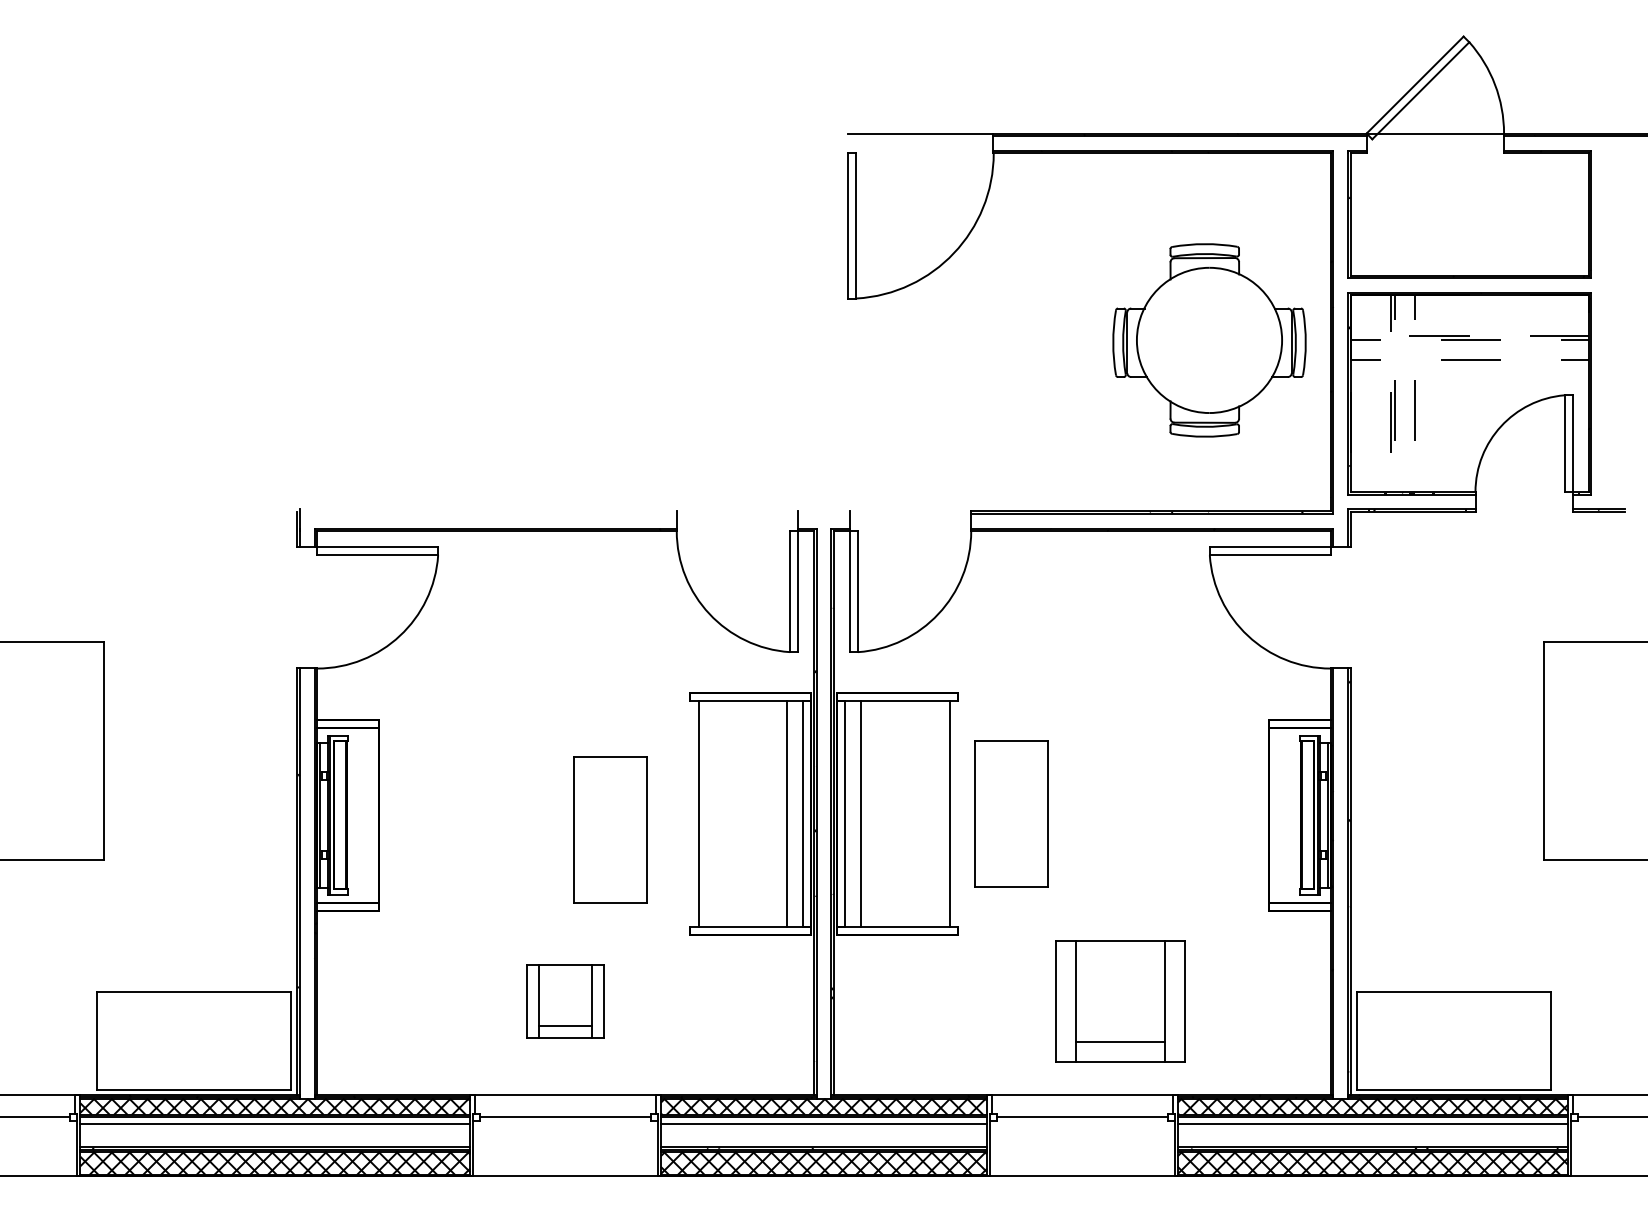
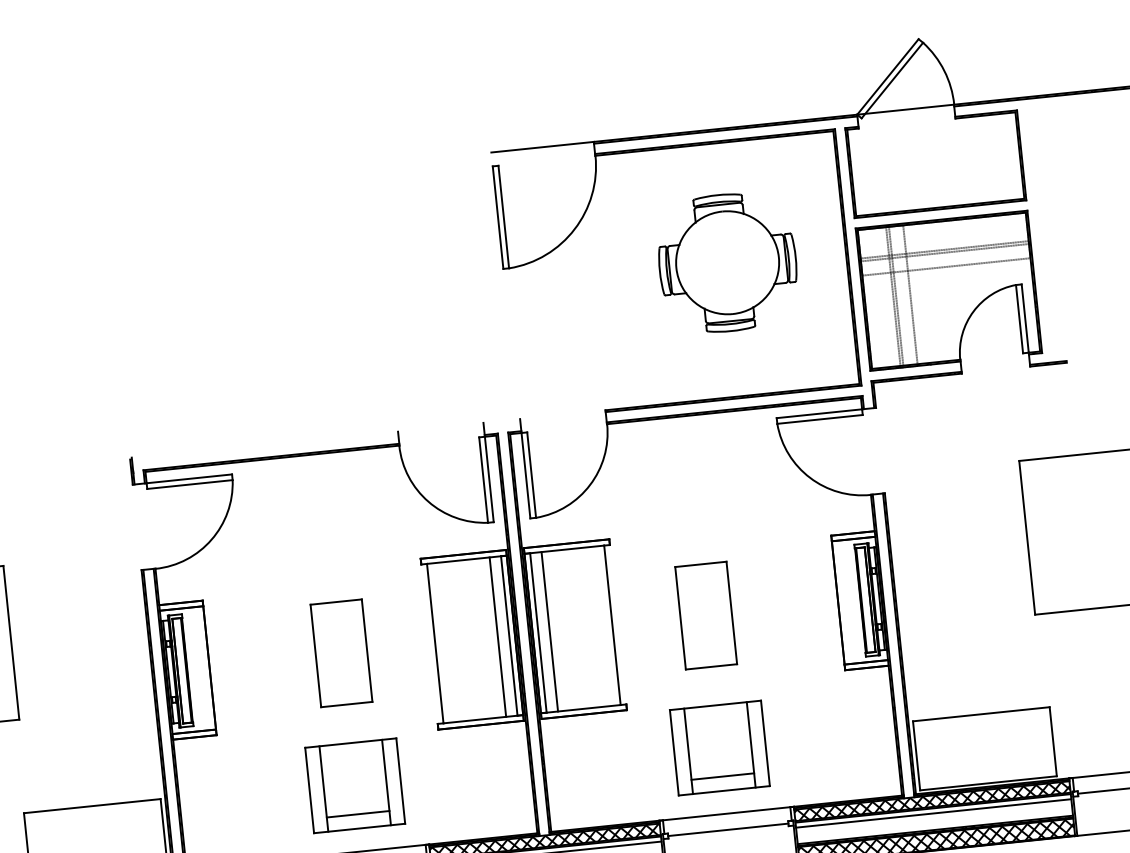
part: (1209, 340) -> (727, 262), moved
part: (1011, 813) -> (706, 615), moved
part: (610, 829) -> (341, 653), moved
part: (565, 1001) -> (355, 785), size x1.67
part: (1120, 1001) -> (720, 748), moved

